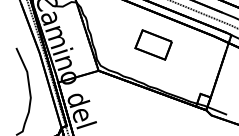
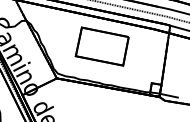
part: (153, 44) -> (101, 46), size x1.67

